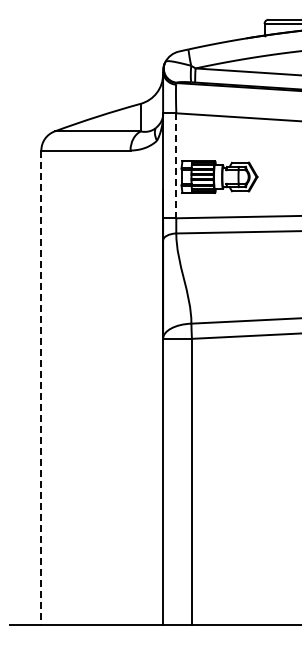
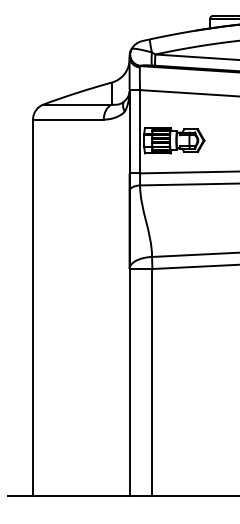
line: (176, 166) -> (140, 132), dashed -> solid
line: (41, 388) -> (33, 308), dashed -> solid

